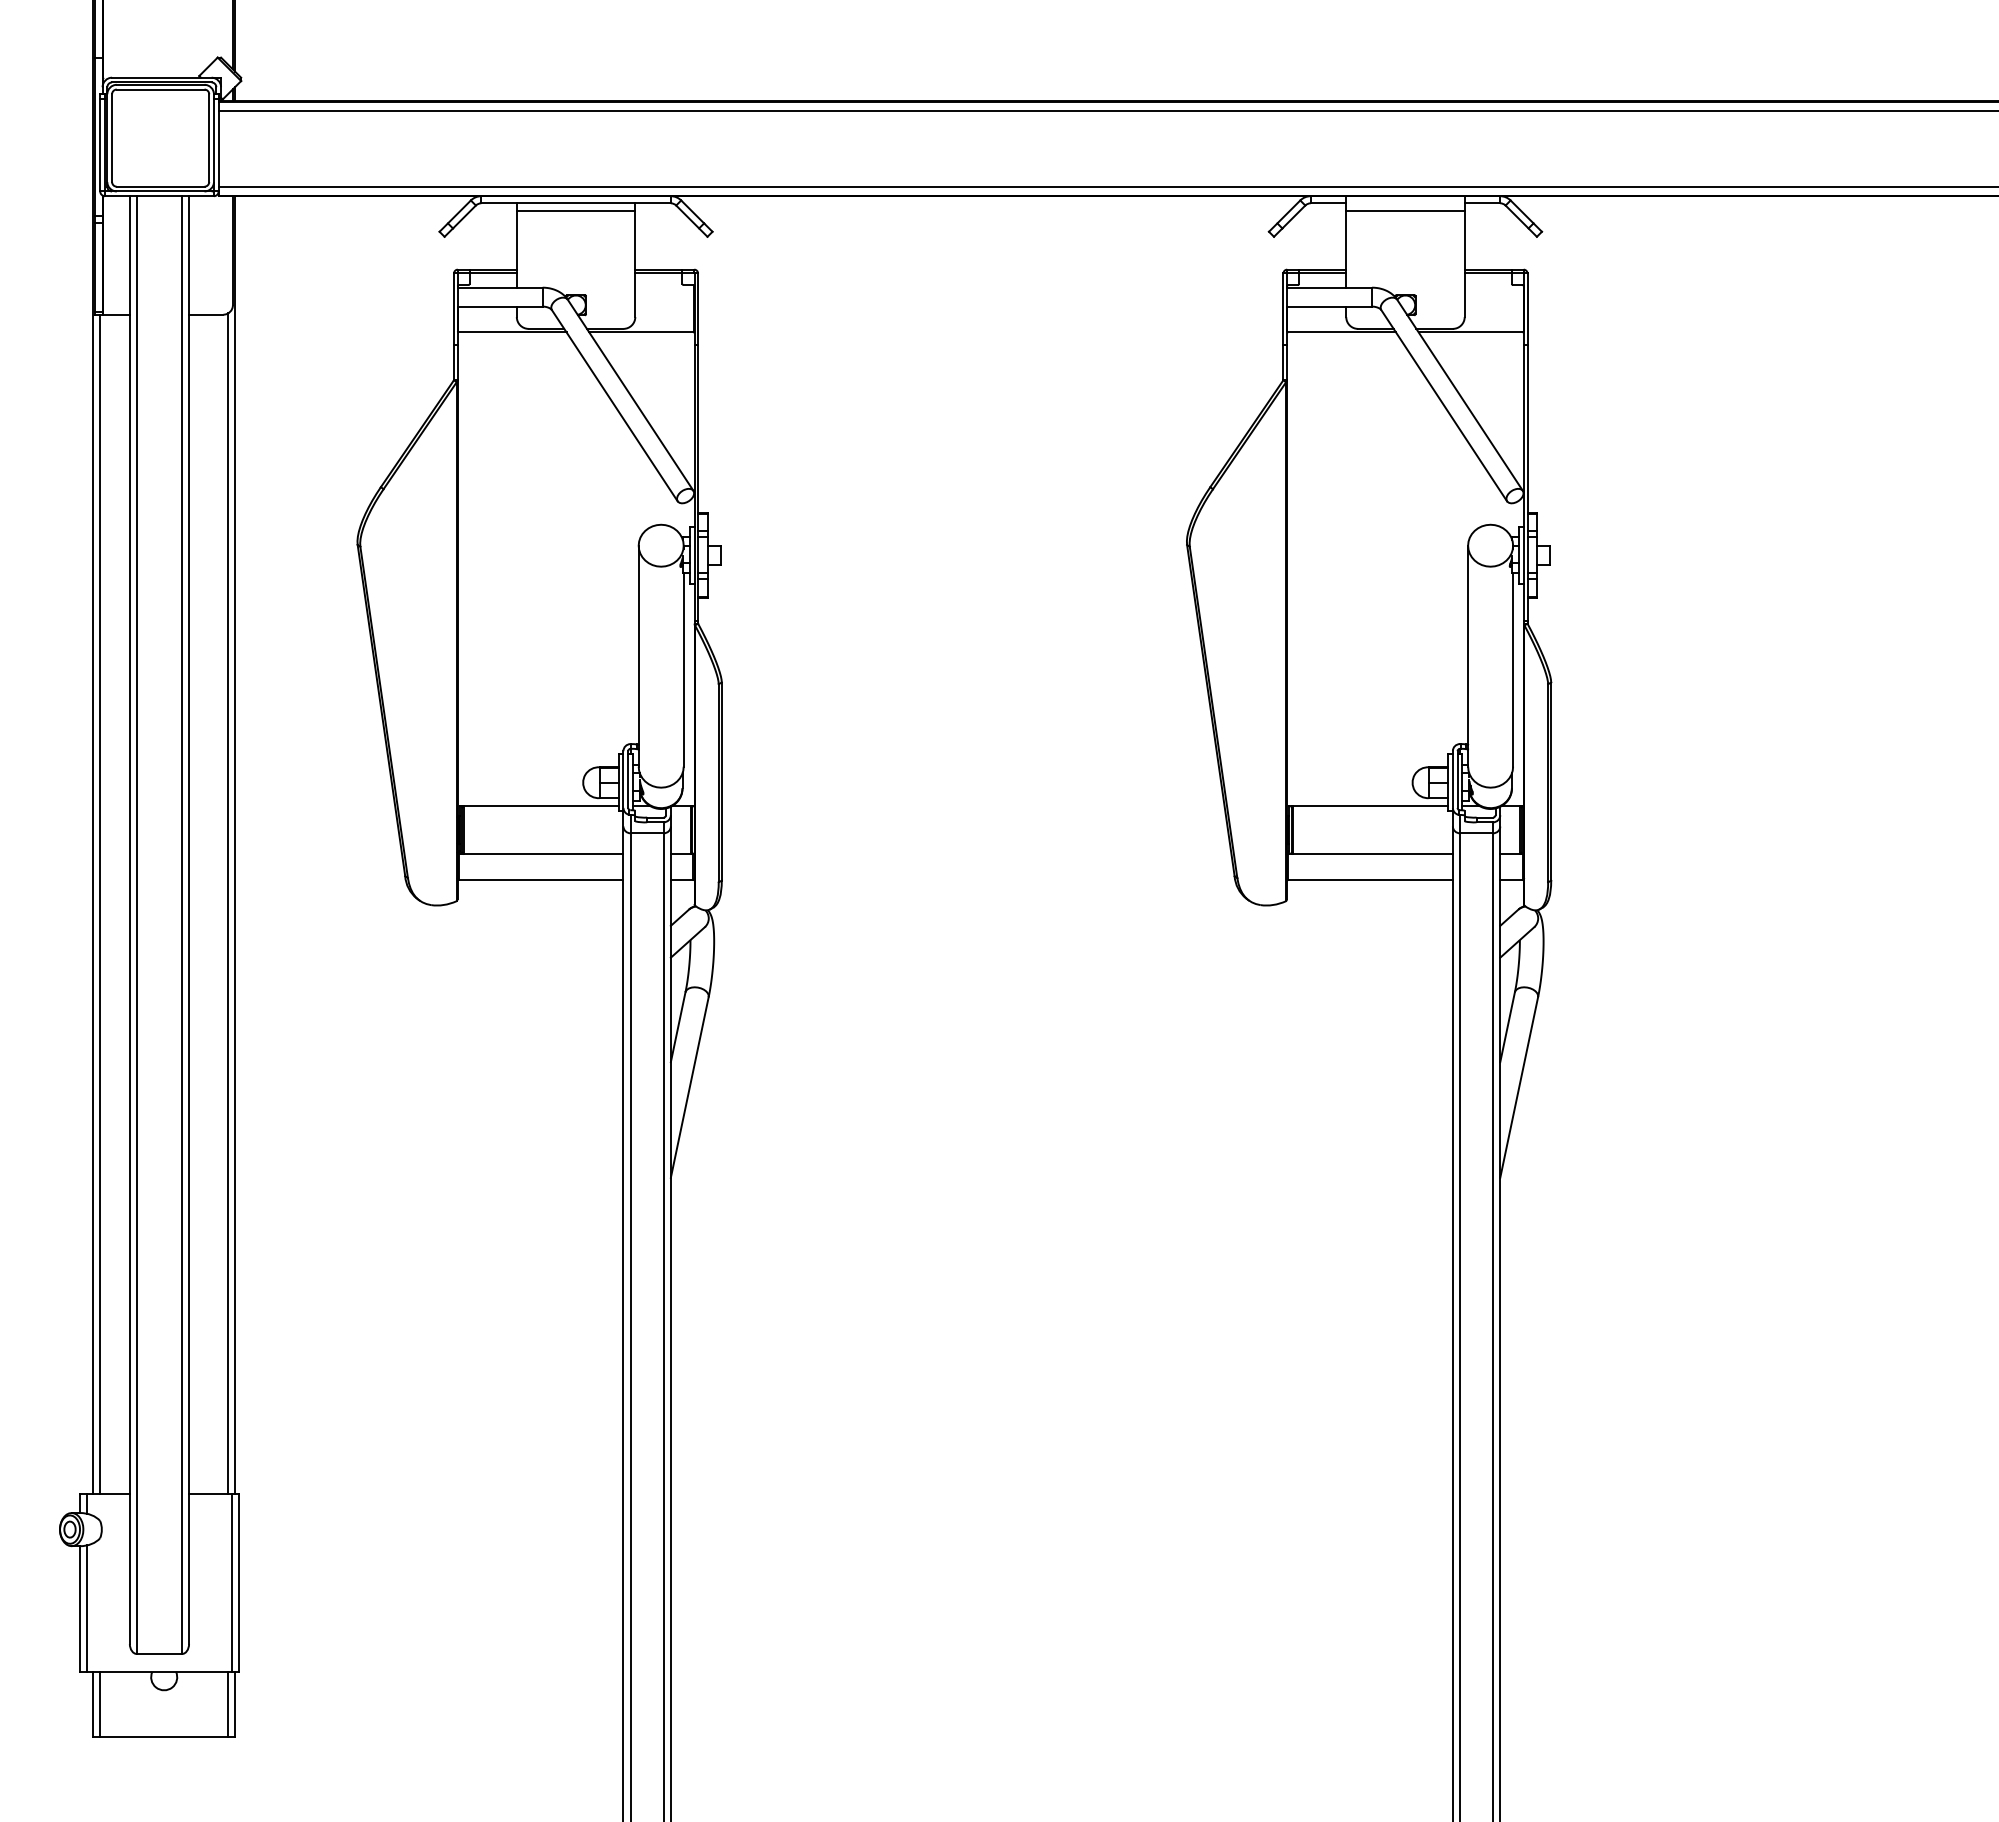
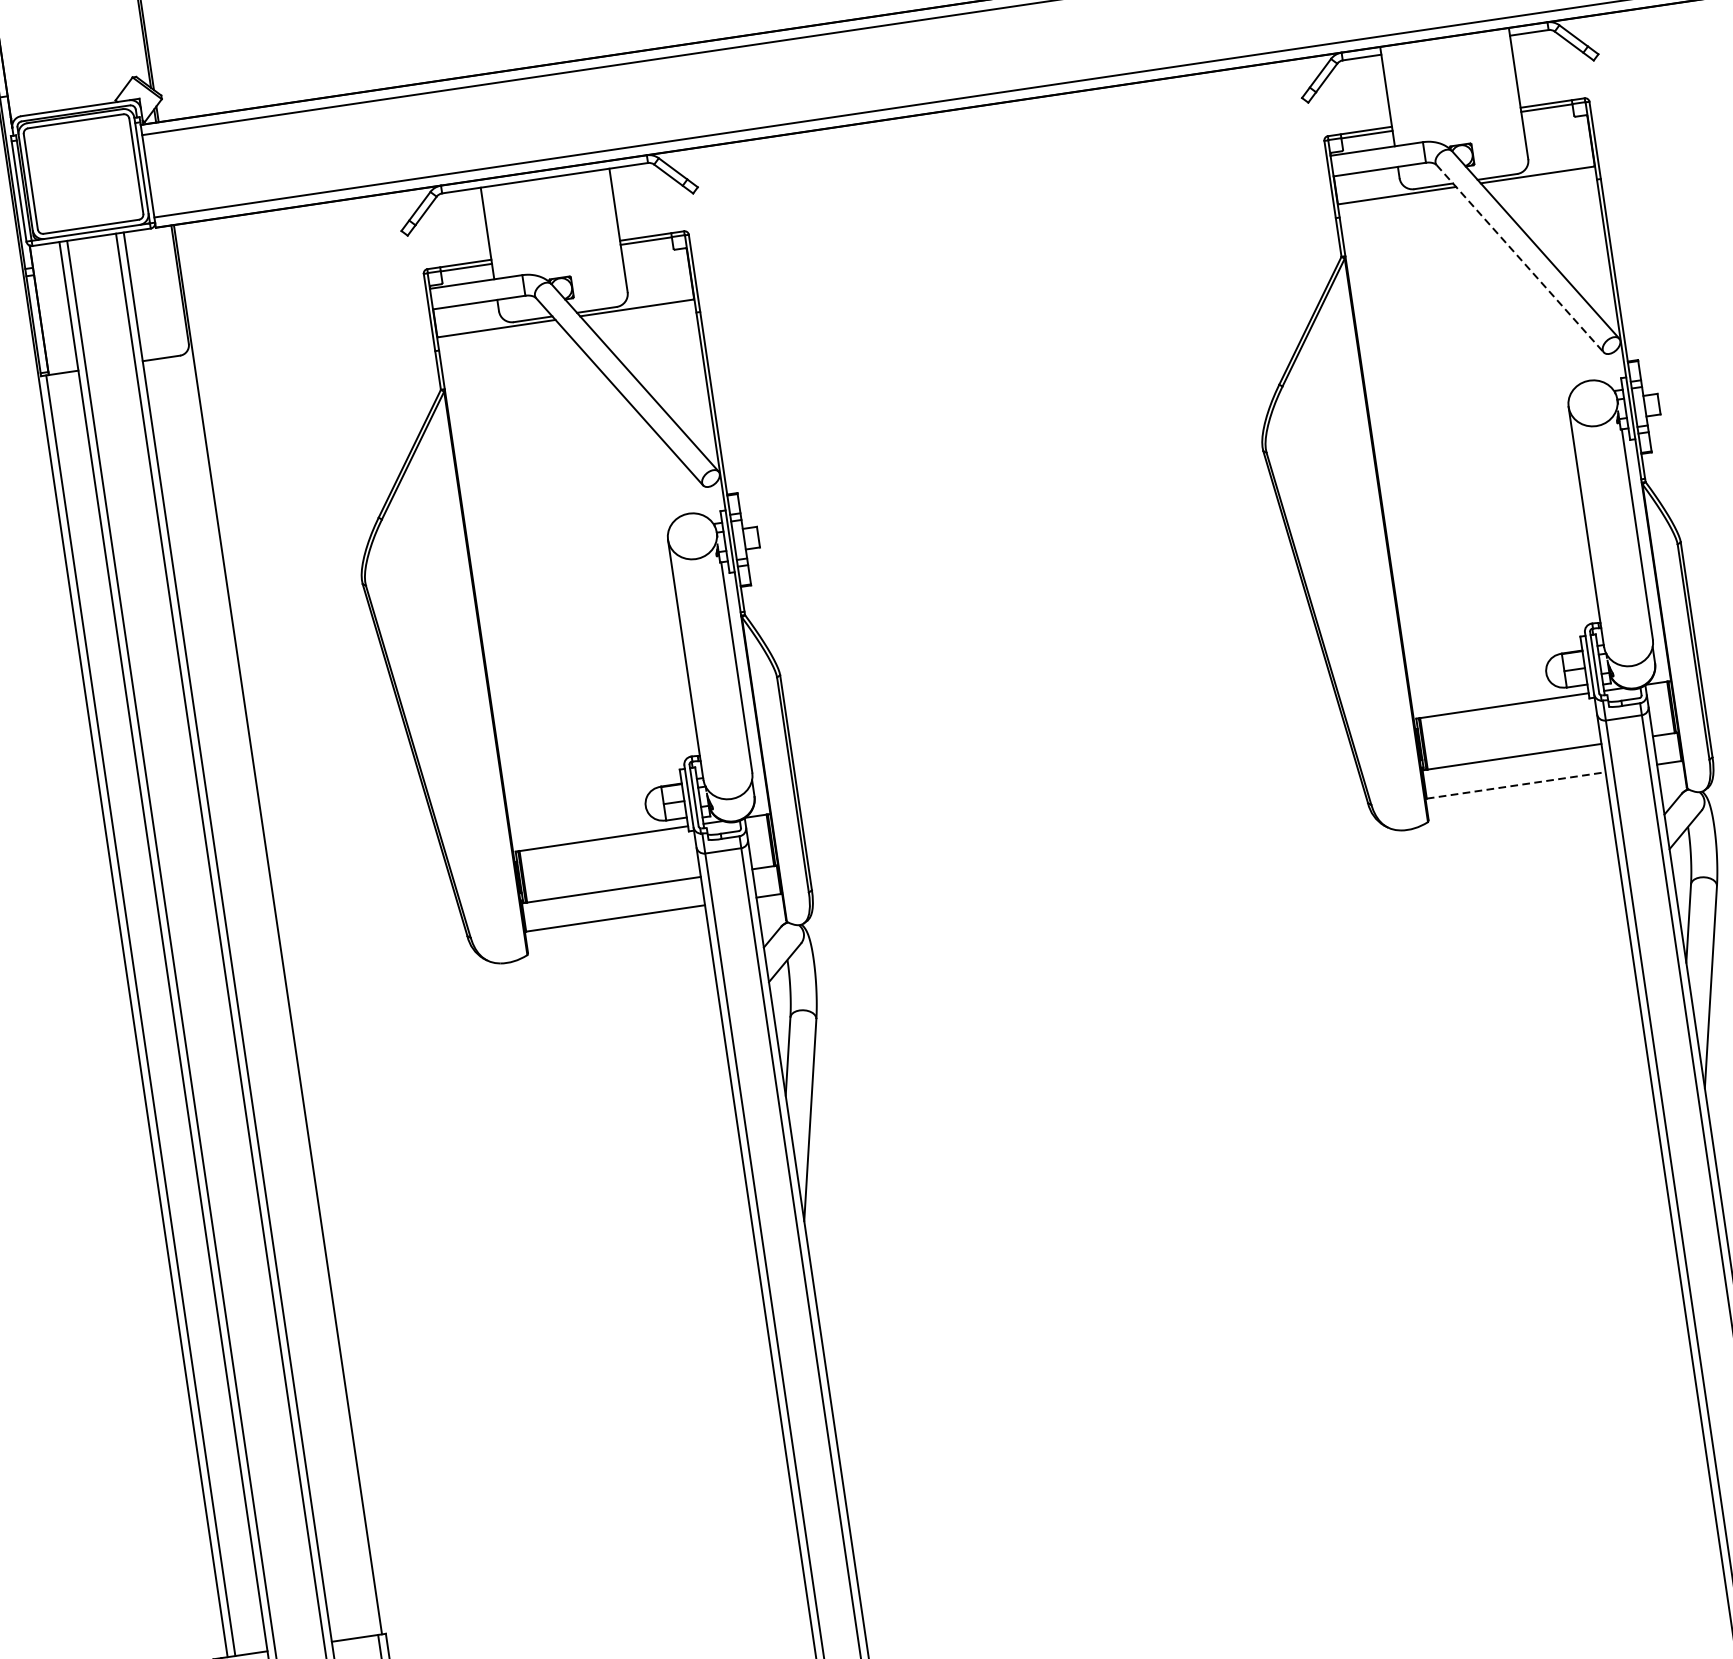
line: (575, 210) -> (545, 186), removed
line: (1405, 210) -> (1446, 53), removed
line: (1444, 406) -> (1520, 259), solid -> dashed
line: (1371, 879) -> (1517, 784), solid -> dashed
line: (228, 903) -> (279, 994), removed

